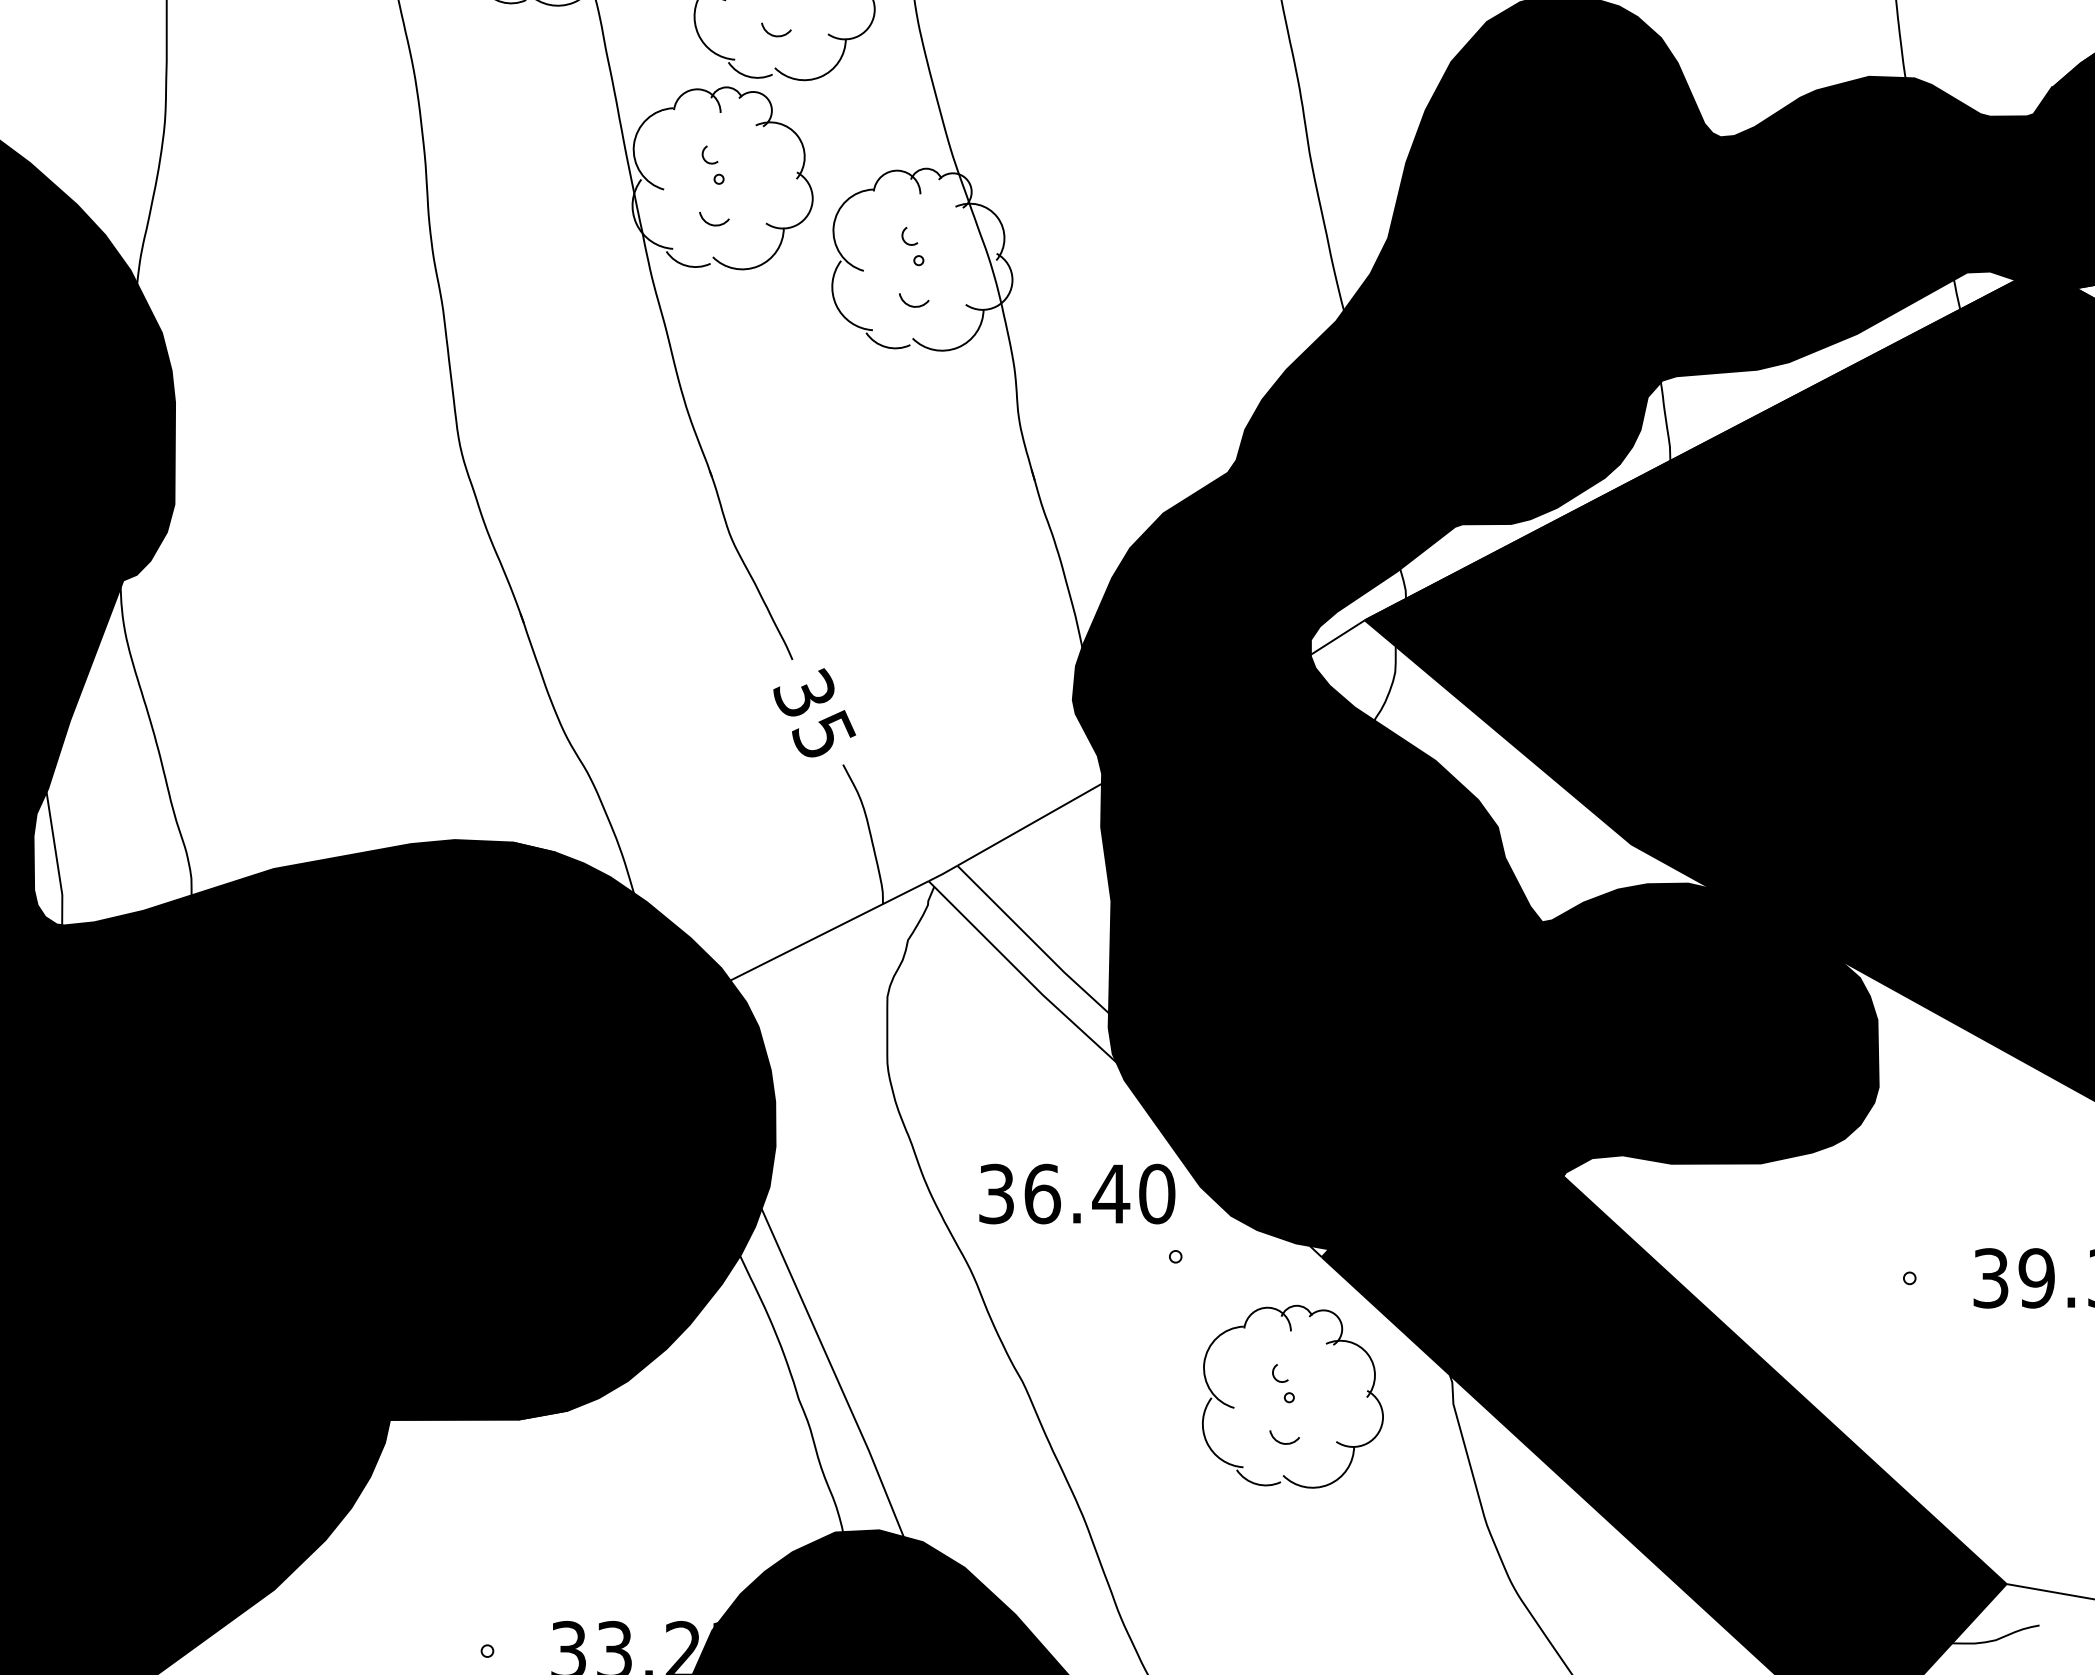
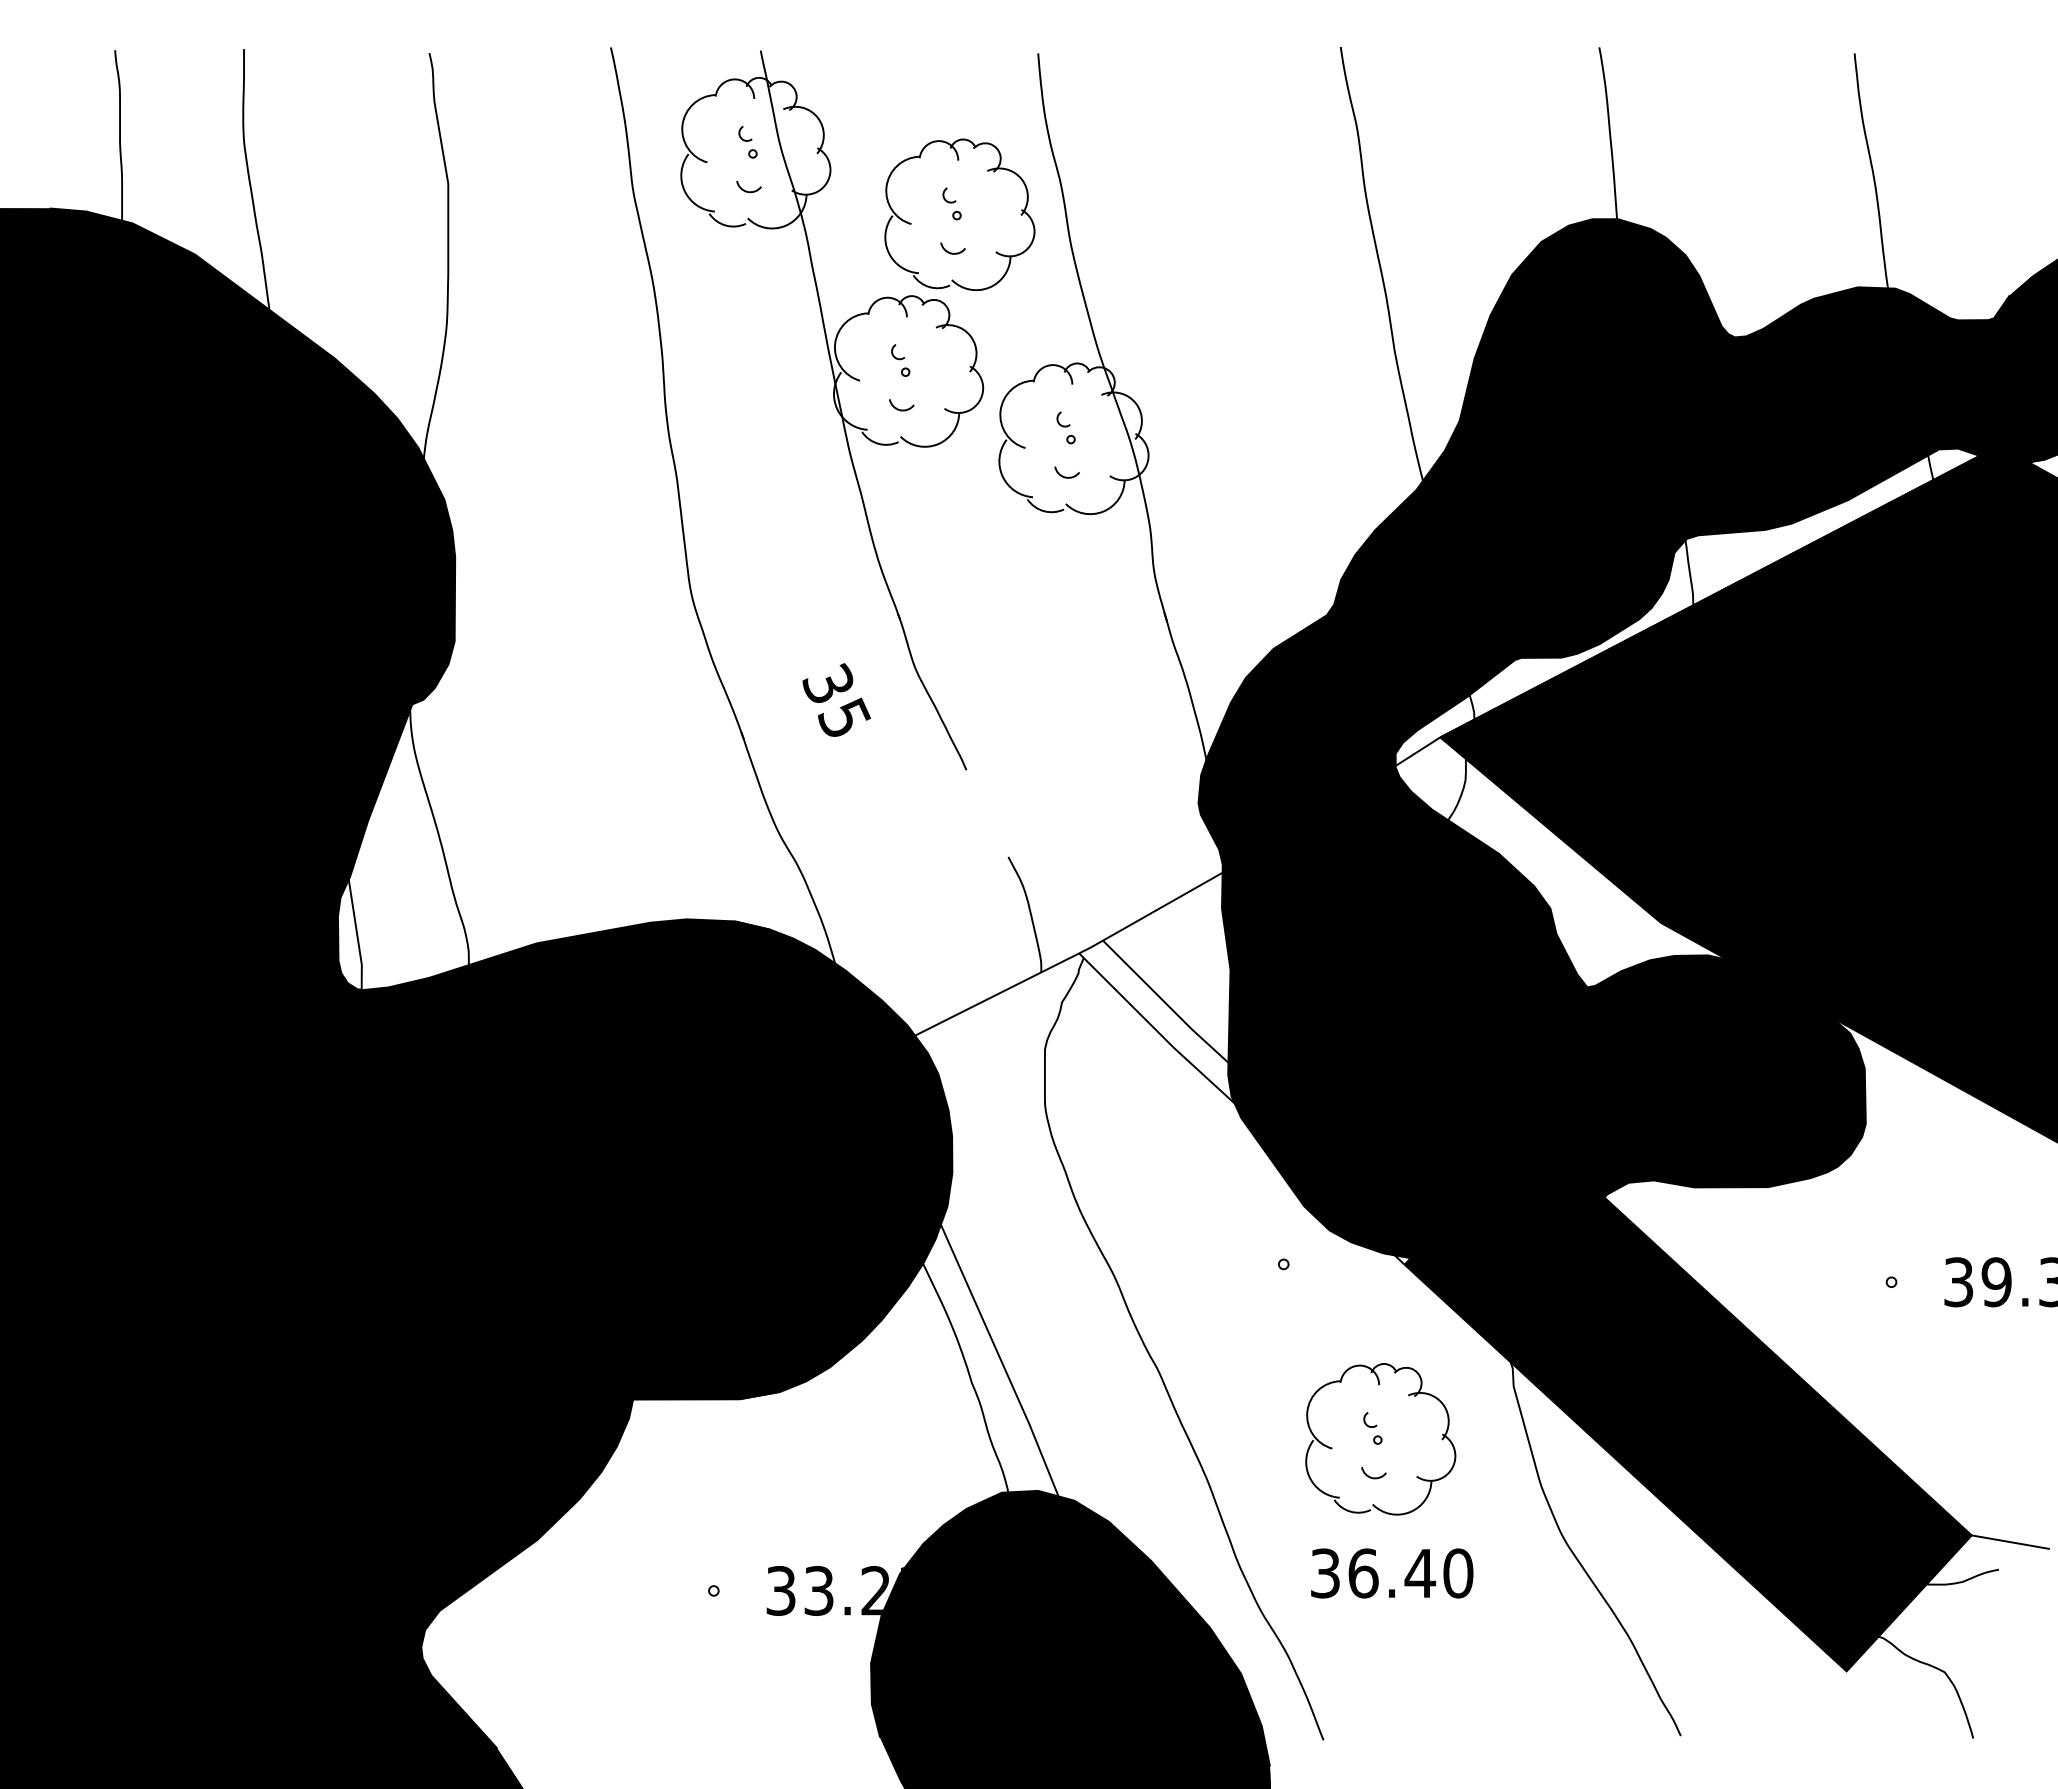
text: (814, 712) -> (836, 699), moved
text: (1077, 1194) -> (1392, 1573), moved
part: (1292, 1396) -> (1380, 1439), moved

